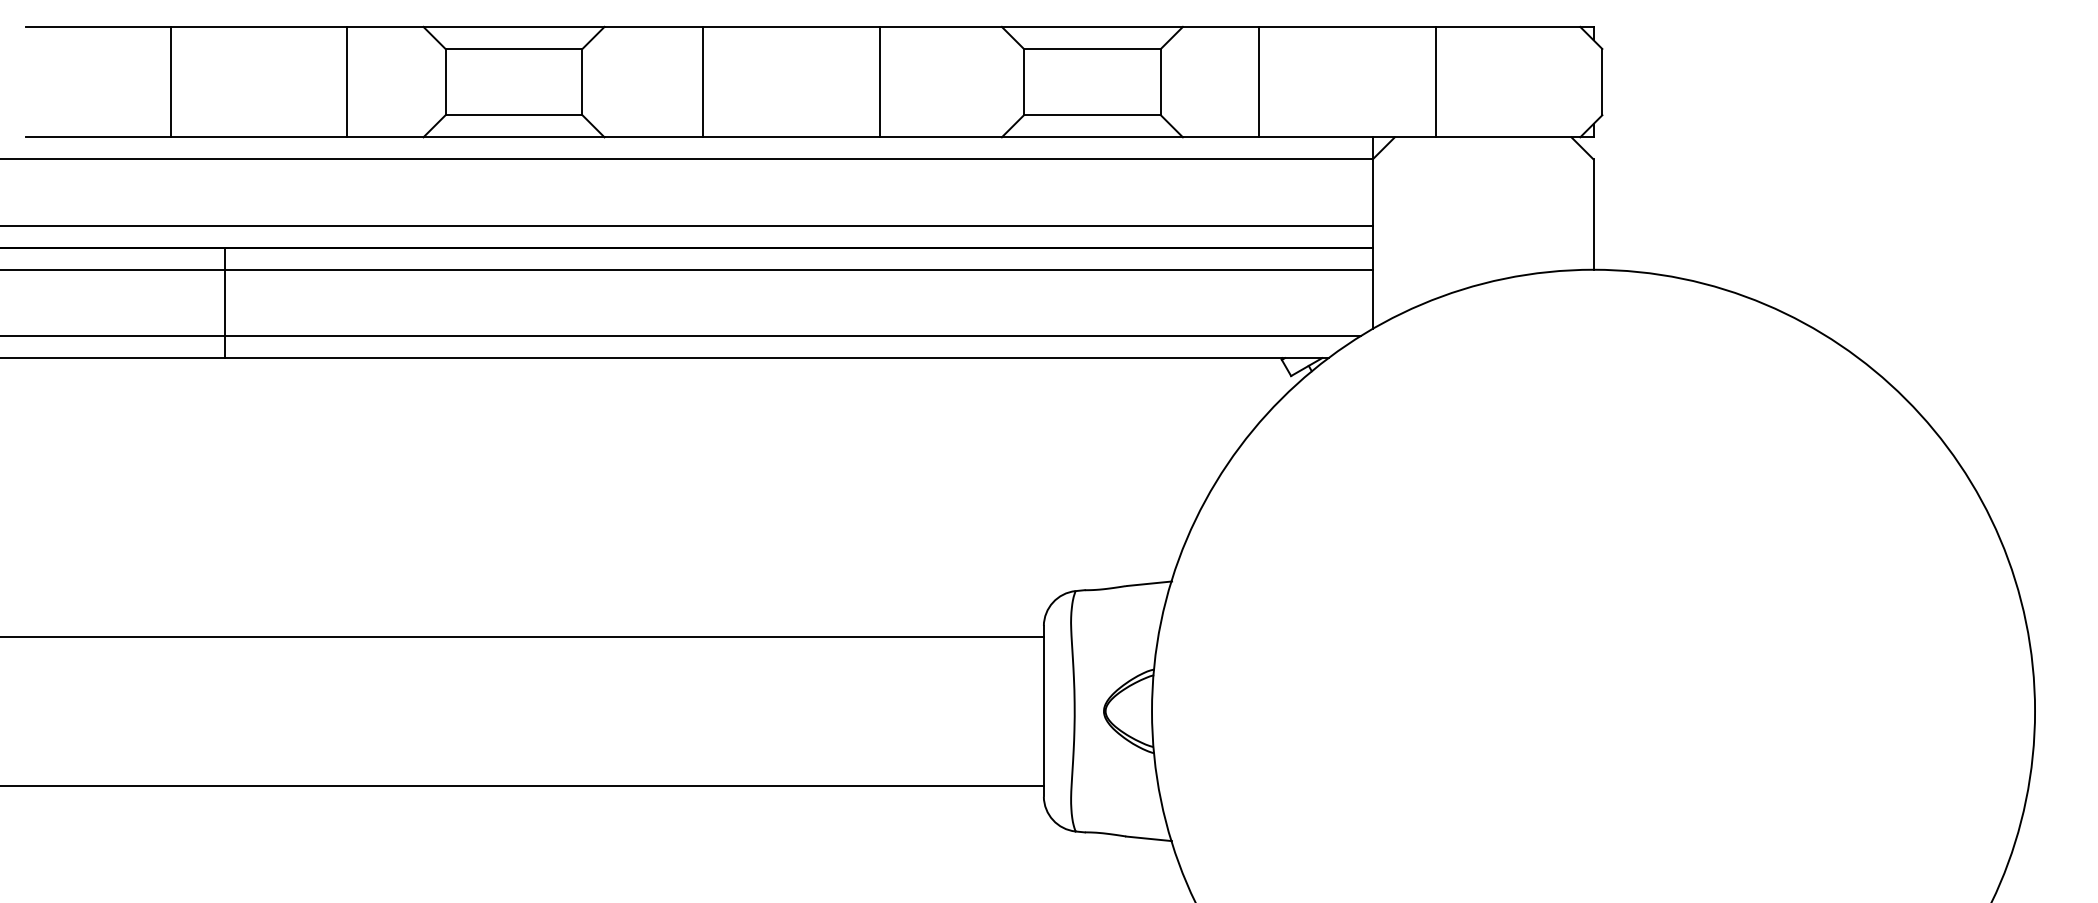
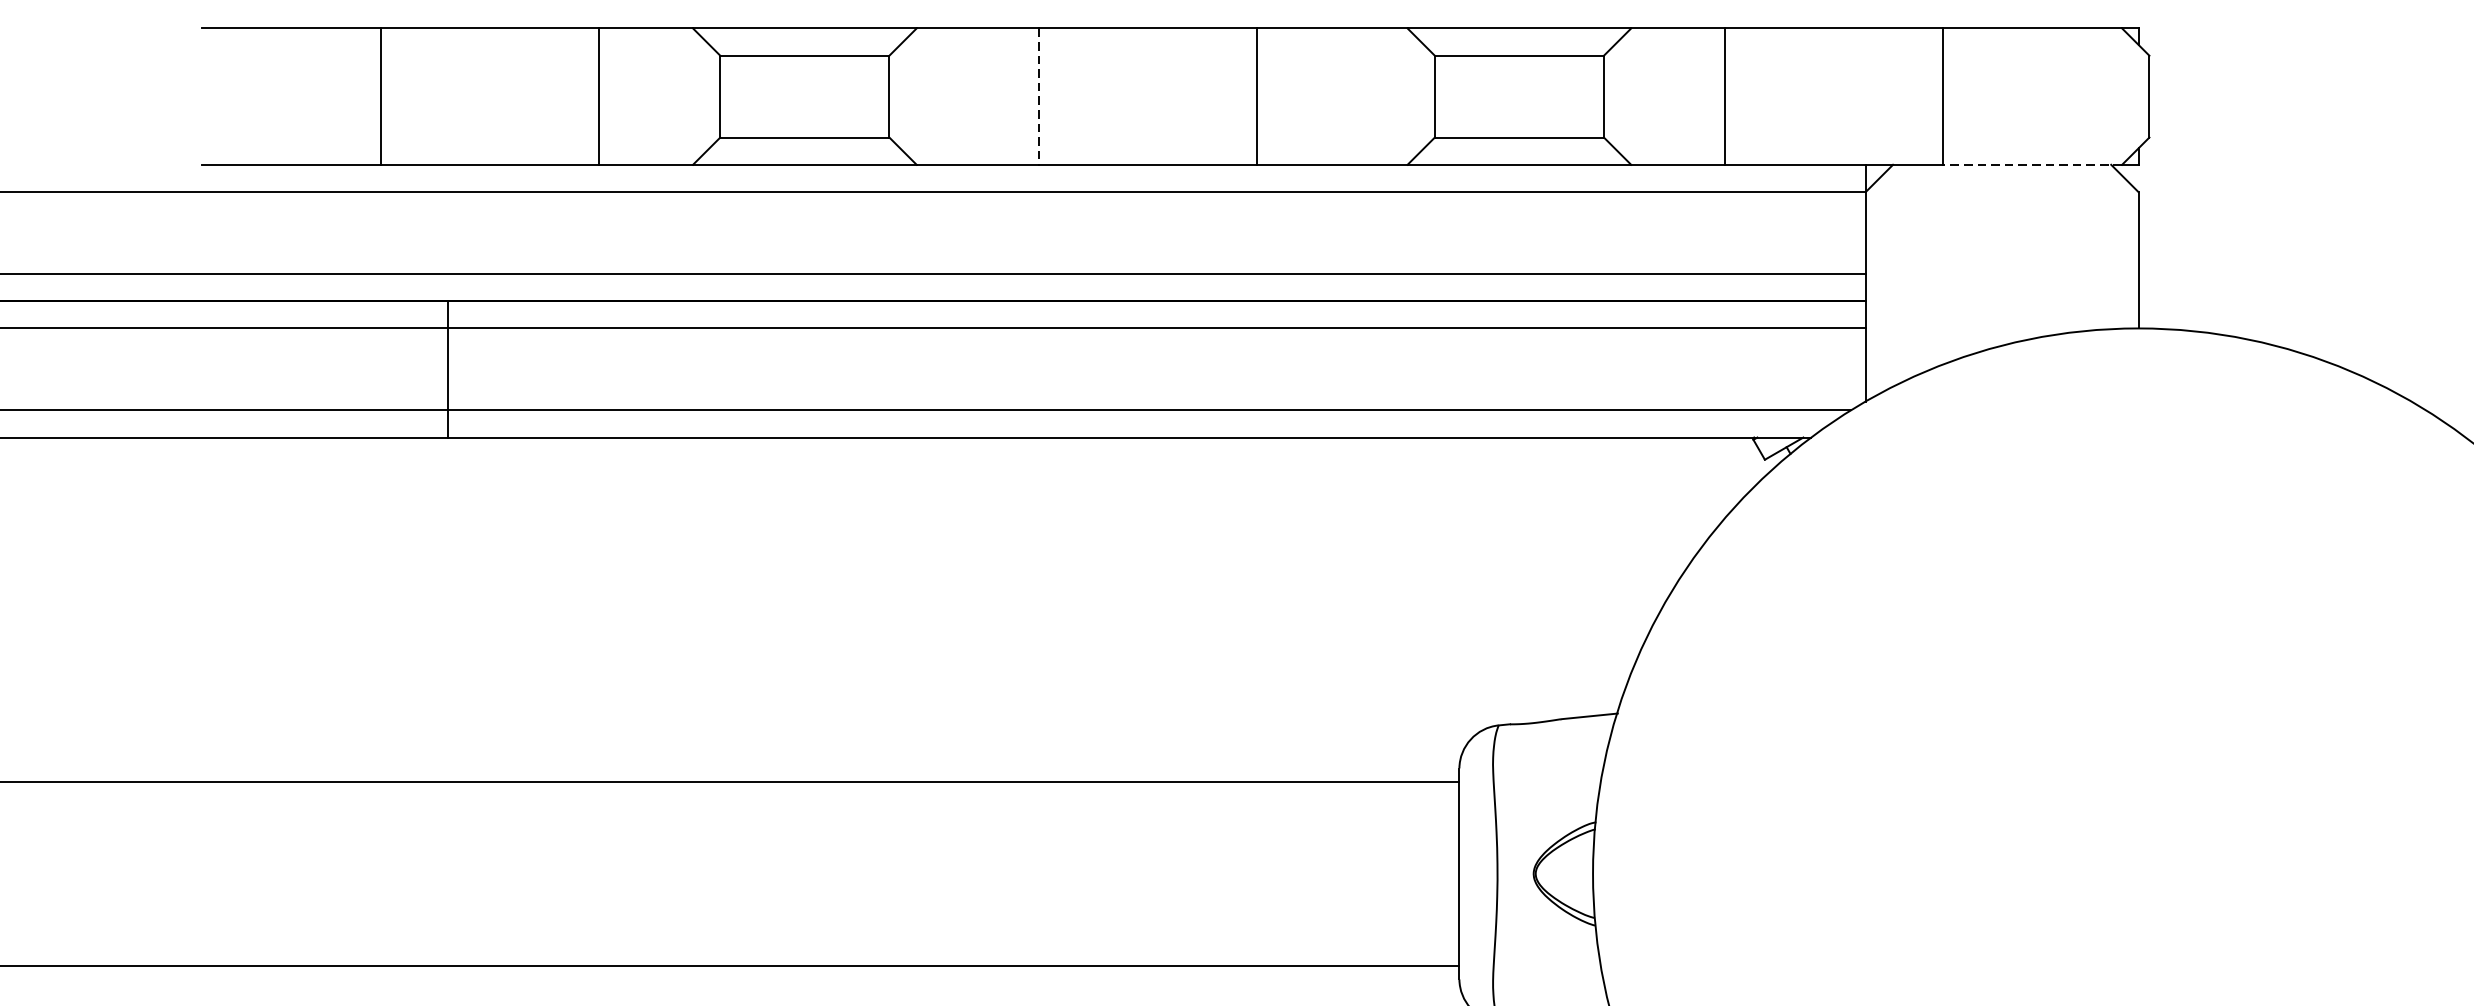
line: (703, 82) -> (1038, 97), solid -> dashed
line: (1507, 137) -> (2032, 165), solid -> dashed

